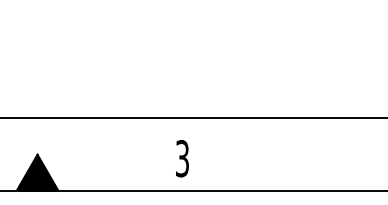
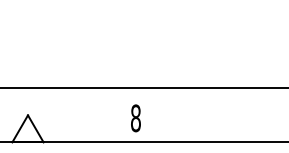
text: (181, 158) -> (135, 118), 3 -> 8
fill: (36, 172) -> (27, 128), removed

